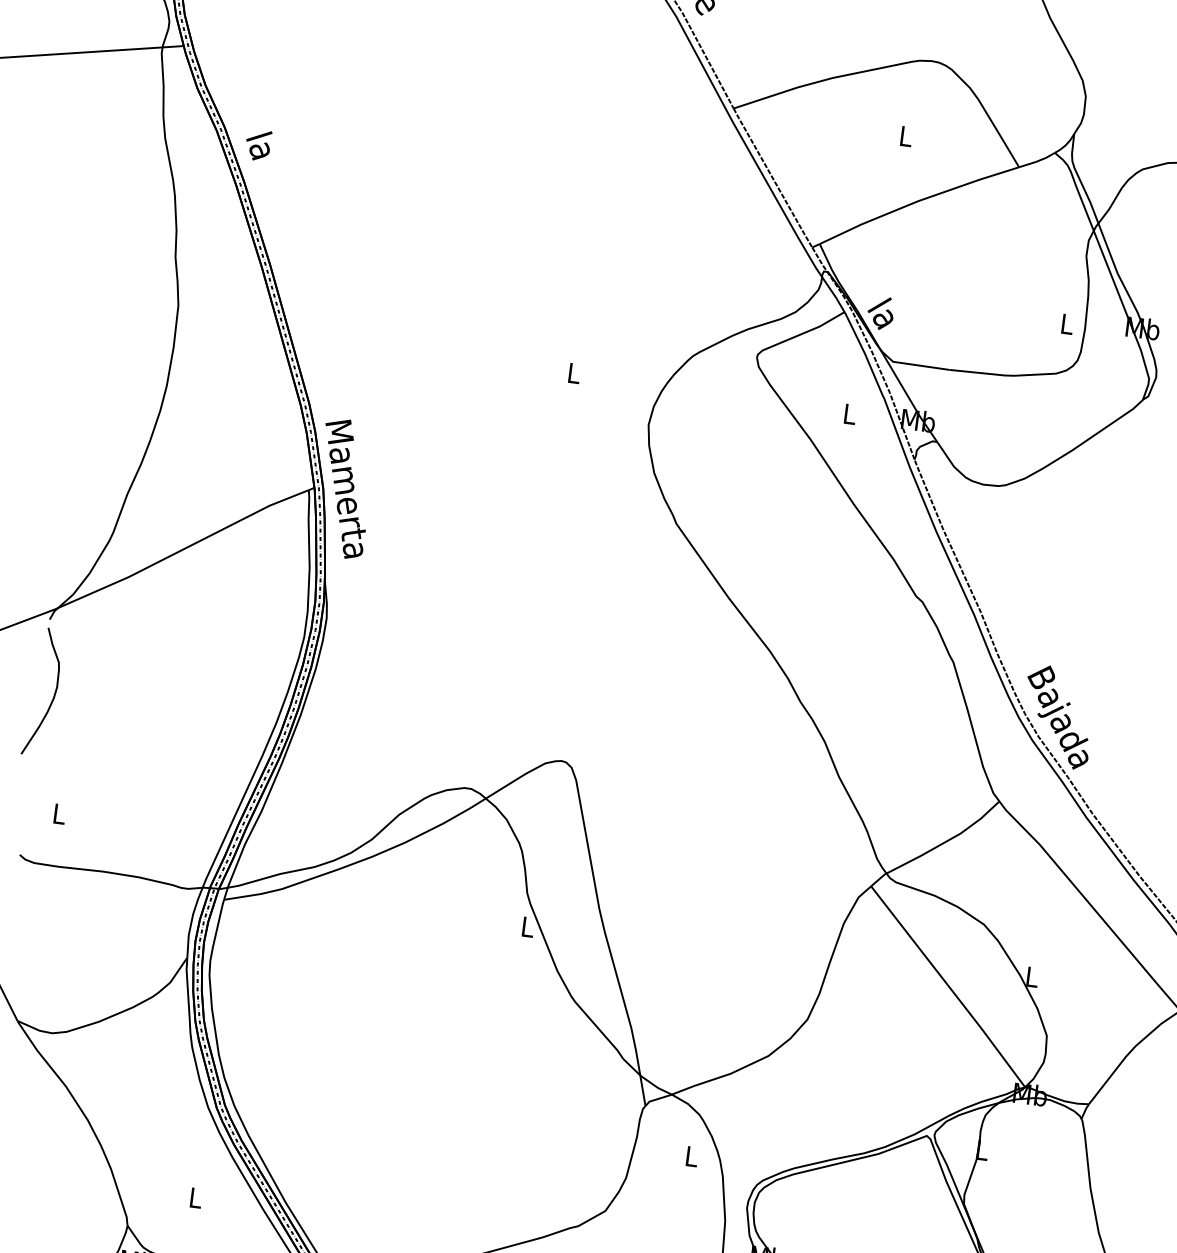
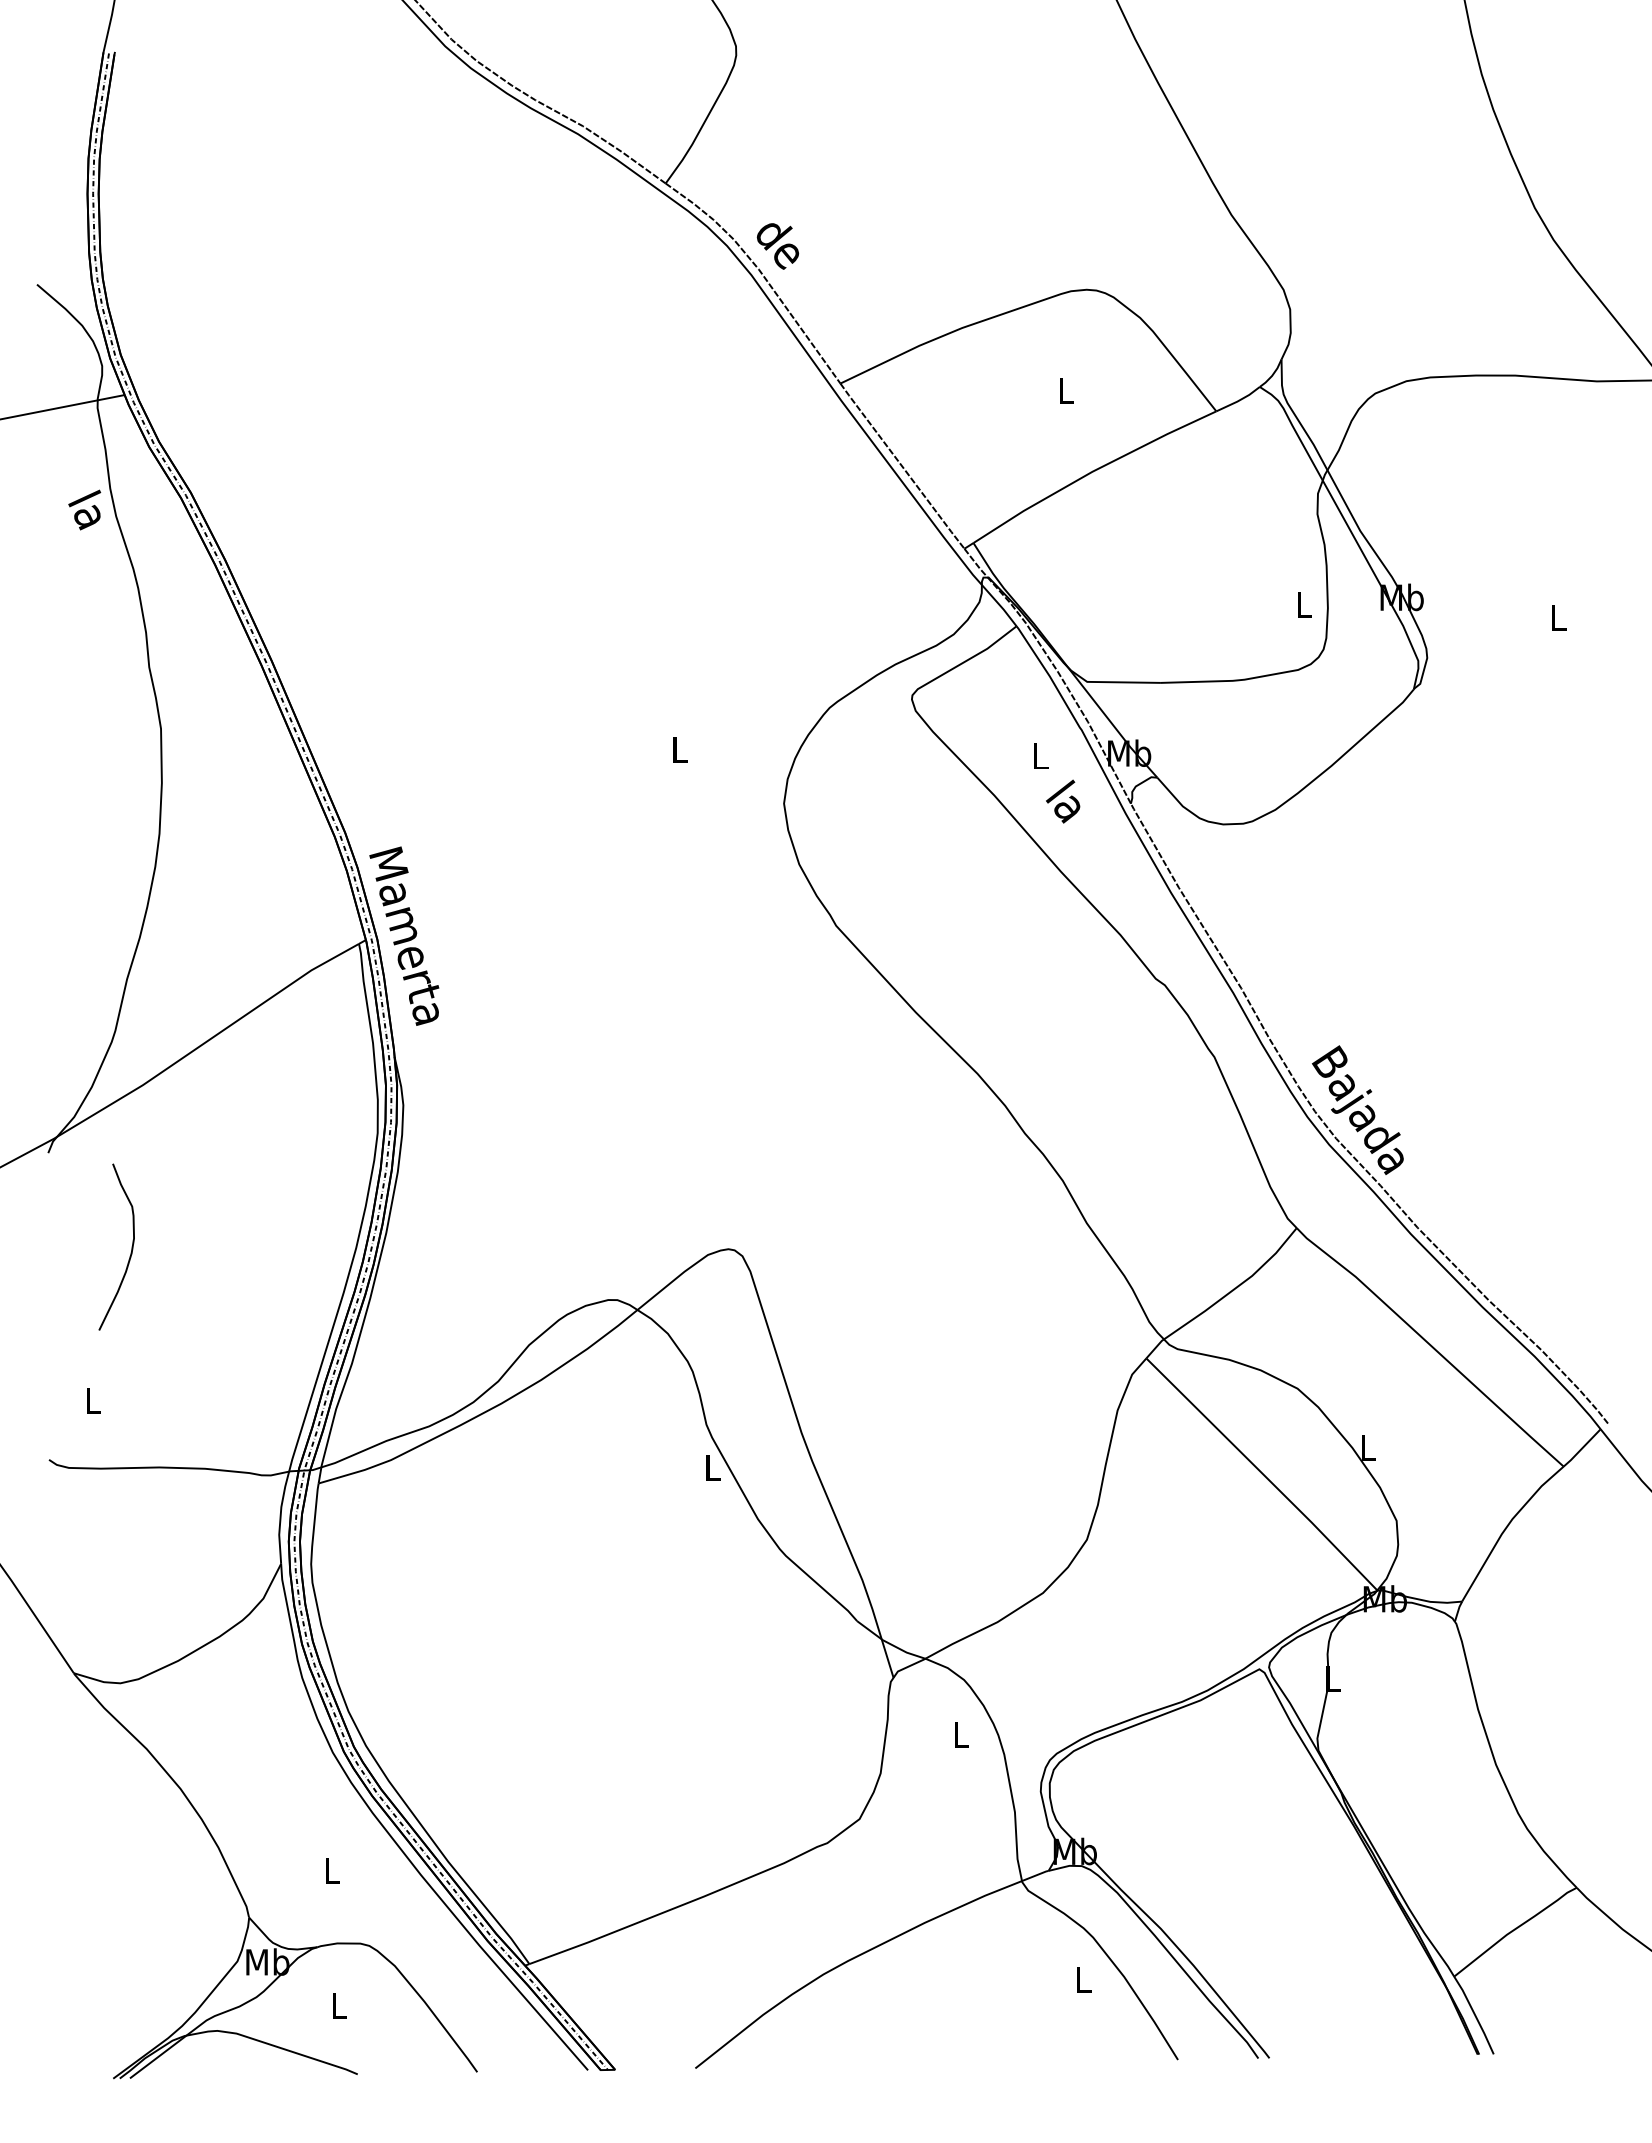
text: (258, 144) -> (84, 509), moved
text: (880, 313) -> (1063, 801), moved
curve: (54, 693) -> (131, 1246), moved

